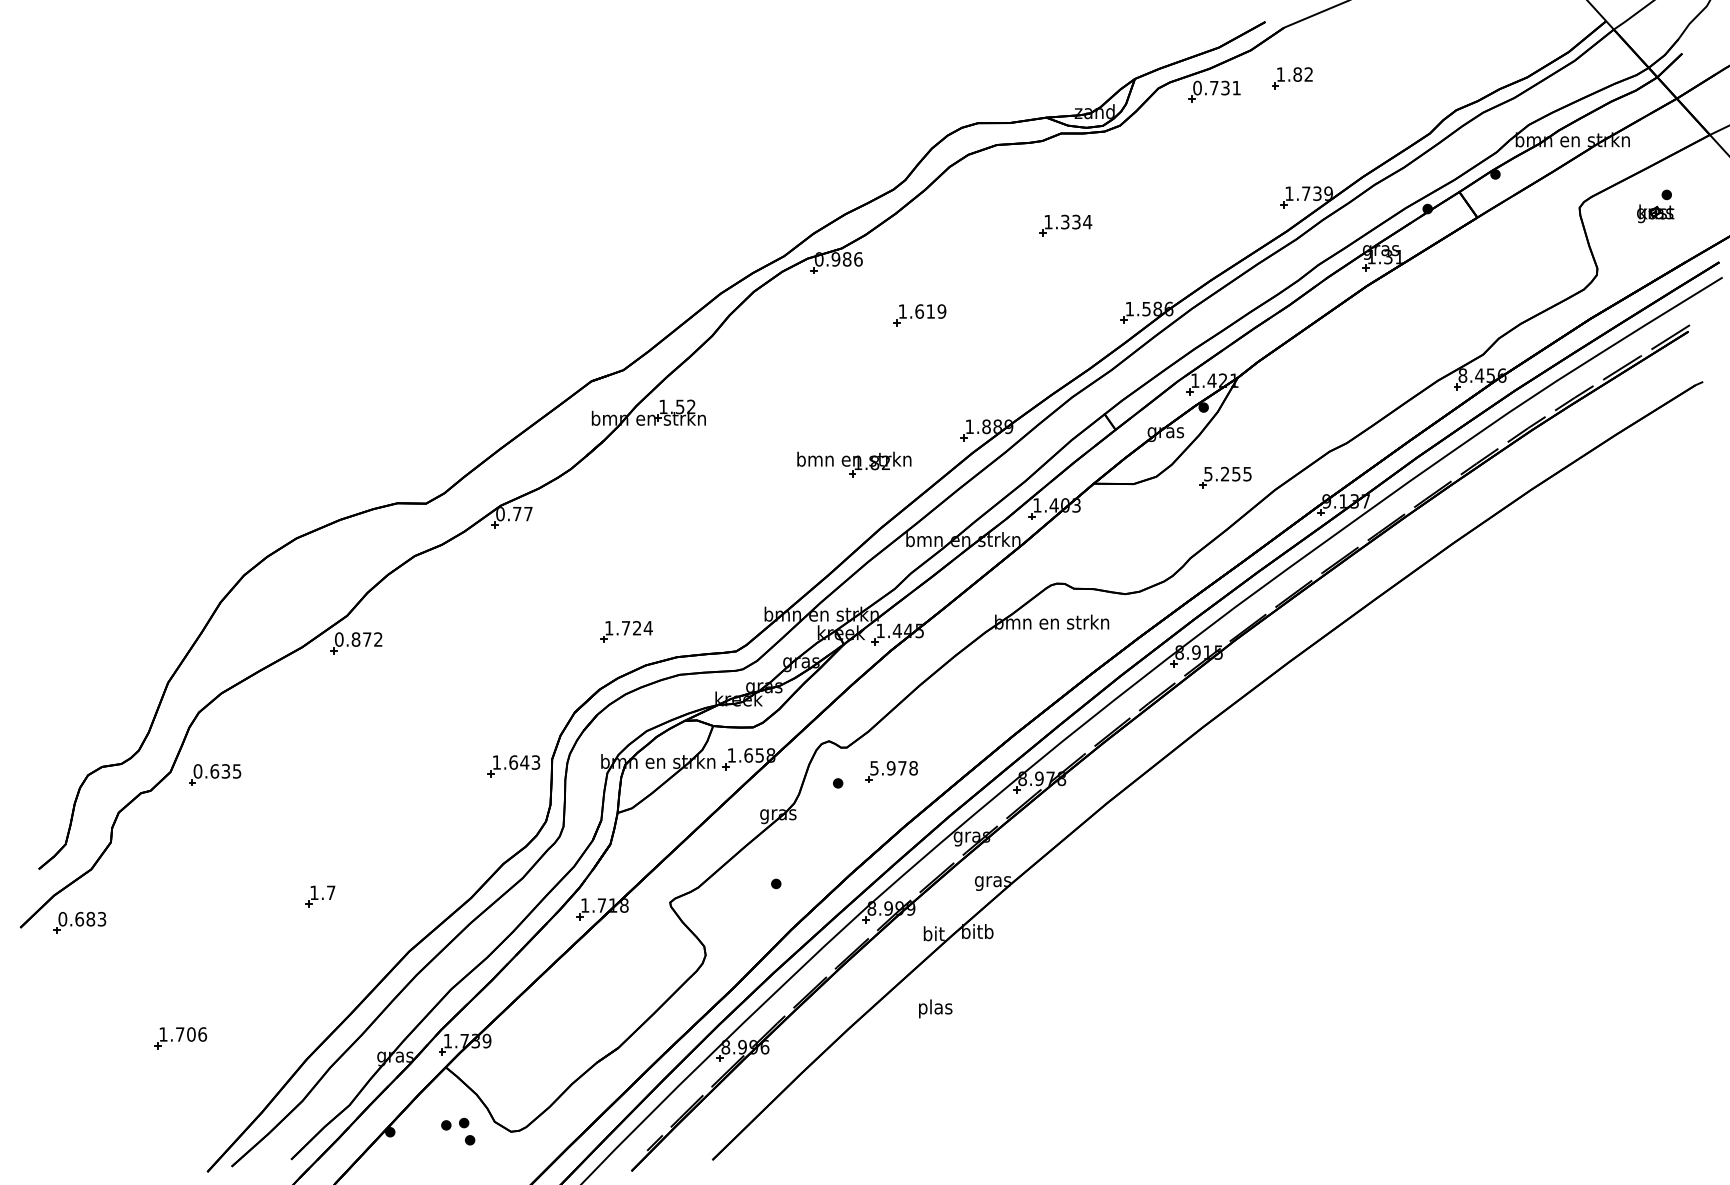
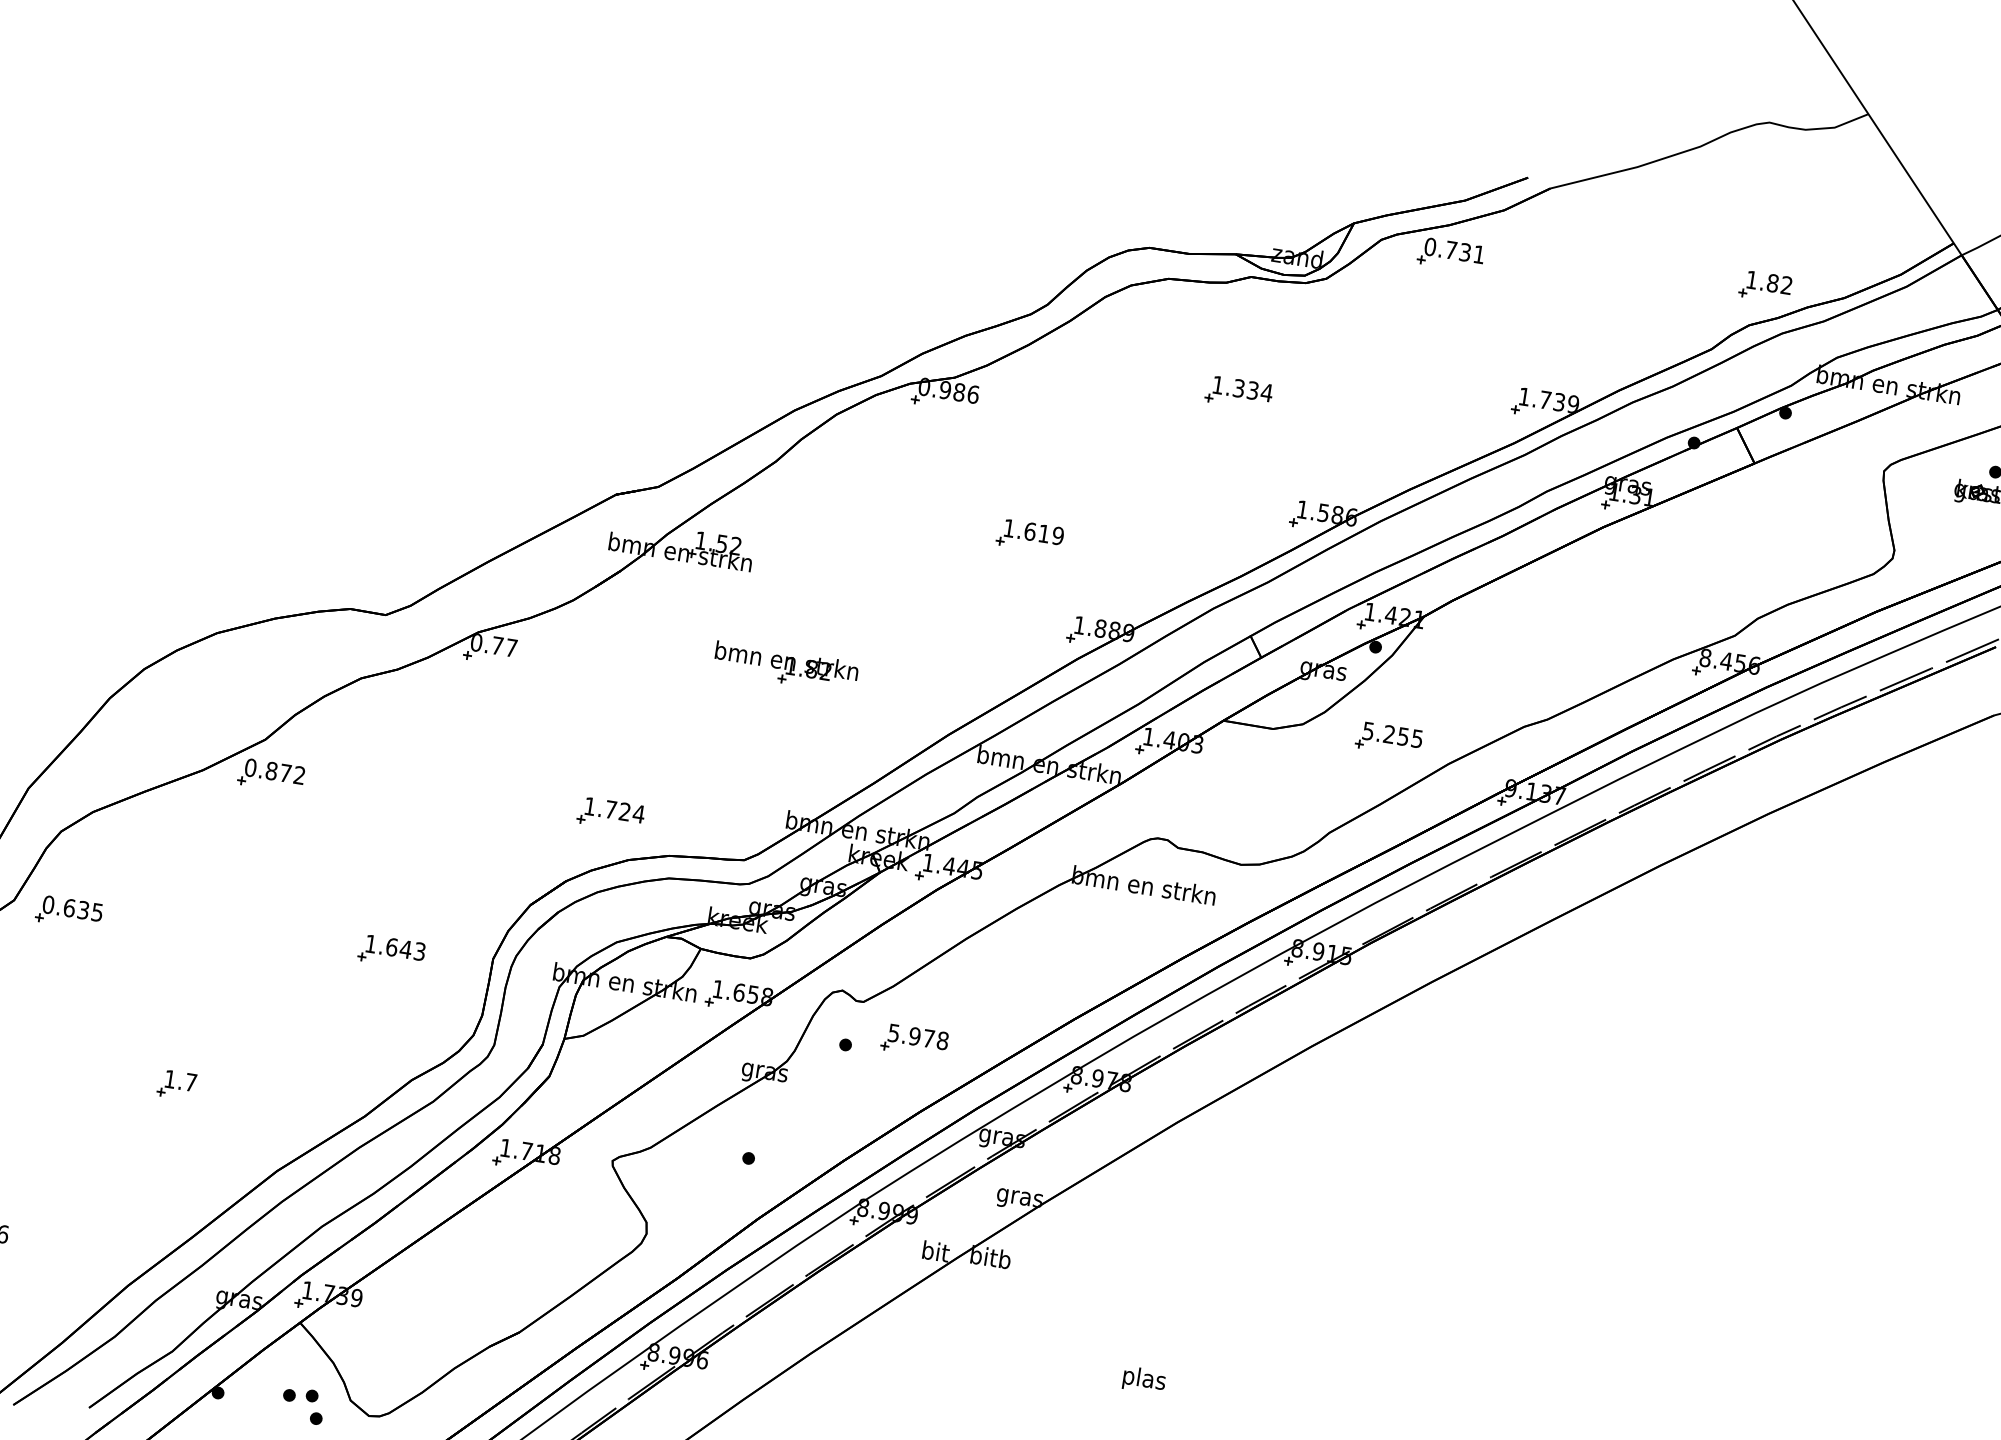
part: (1292, 78) -> (1765, 287), moved
part: (919, 315) -> (1029, 536), moved
part: (854, 464) -> (786, 667), moved
part: (513, 766) -> (391, 952), moved
text: (935, 1008) -> (1144, 1379), moved

